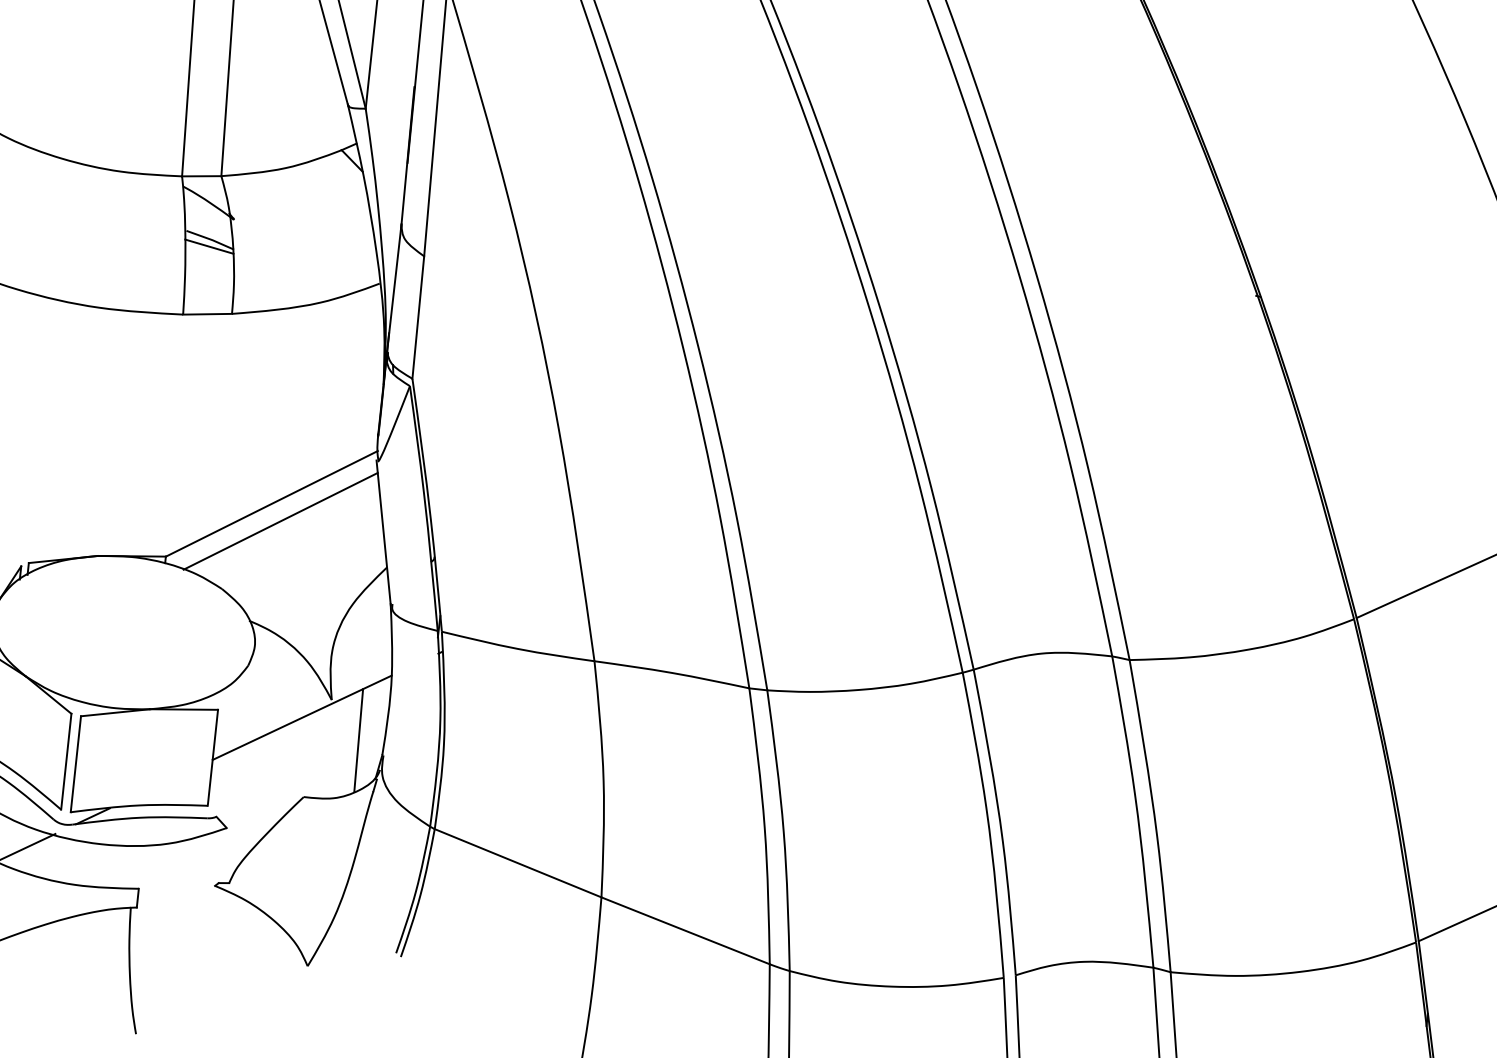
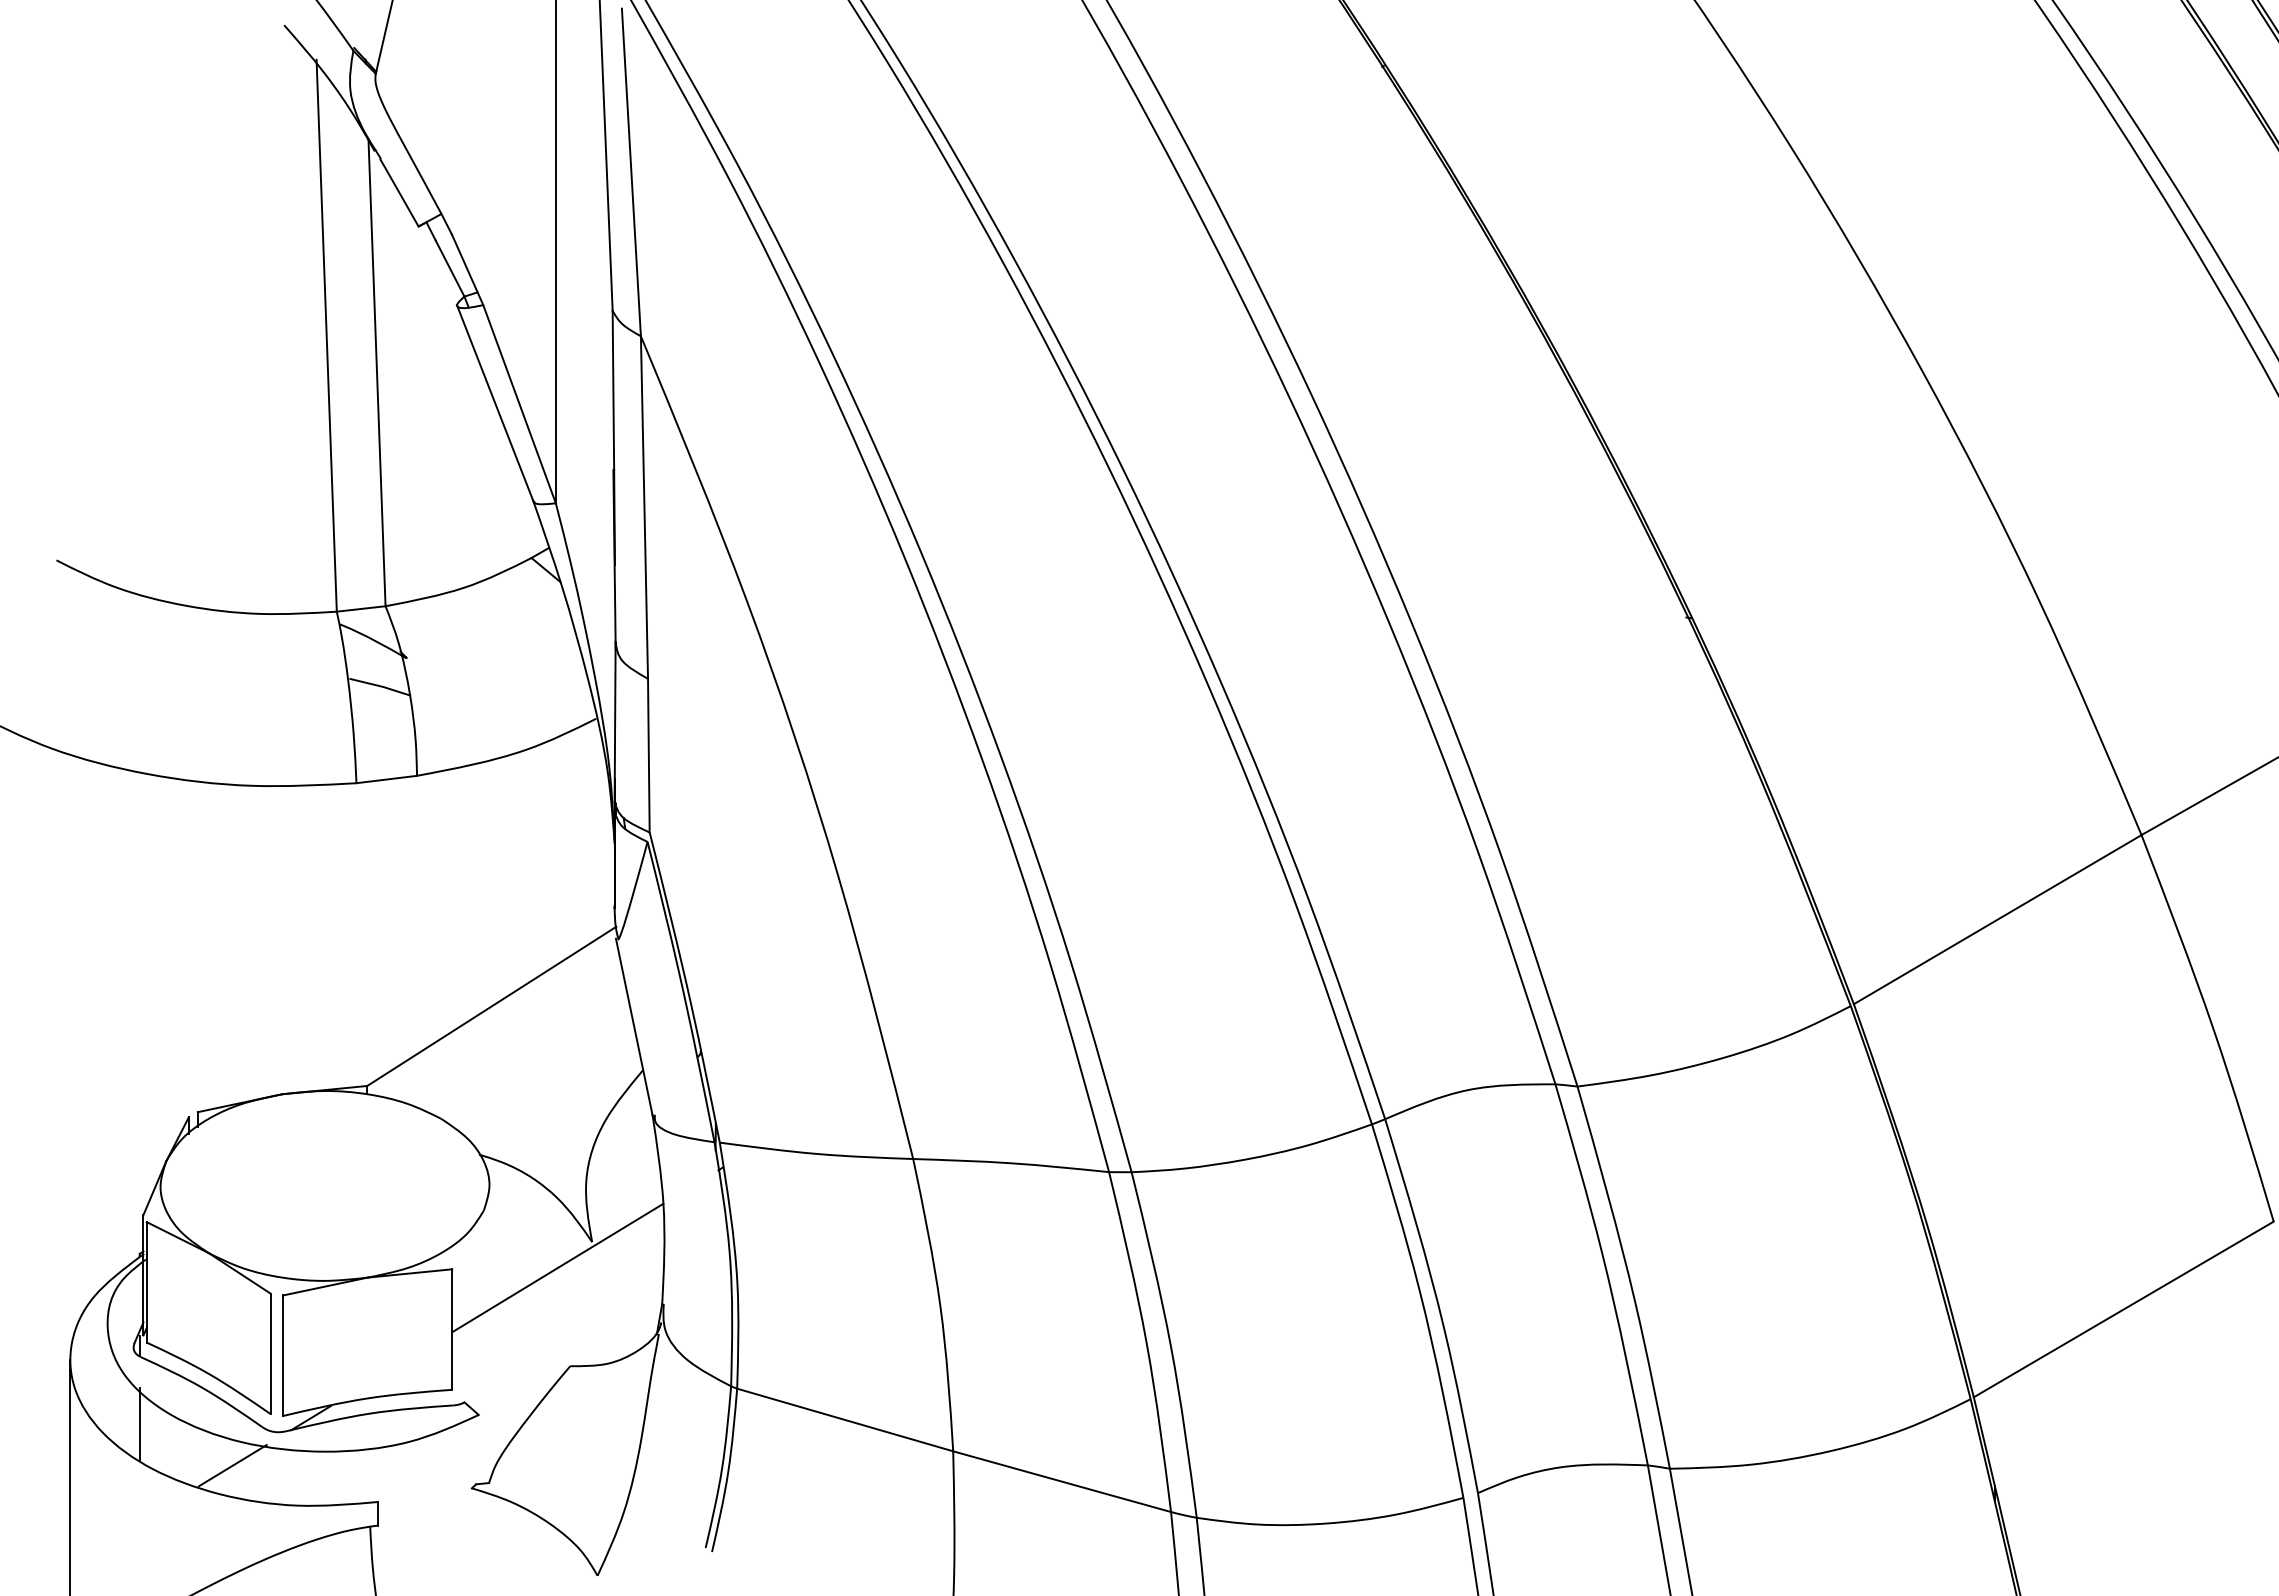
line: (208, 246) -> (379, 695), removed
line: (280, 520) -> (504, 1026), removed
line: (358, 740) -> (630, 1288), removed

